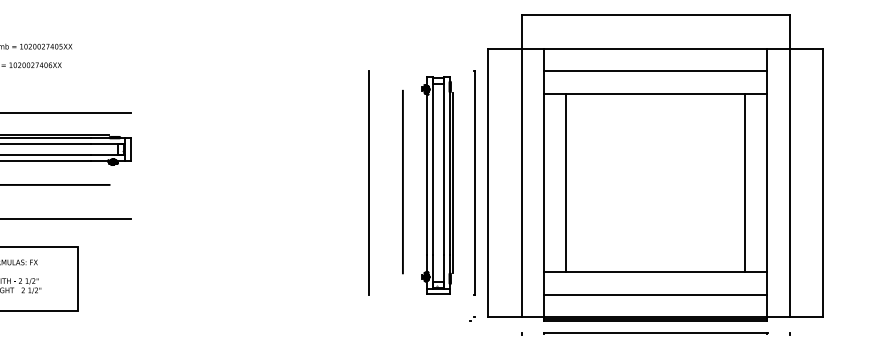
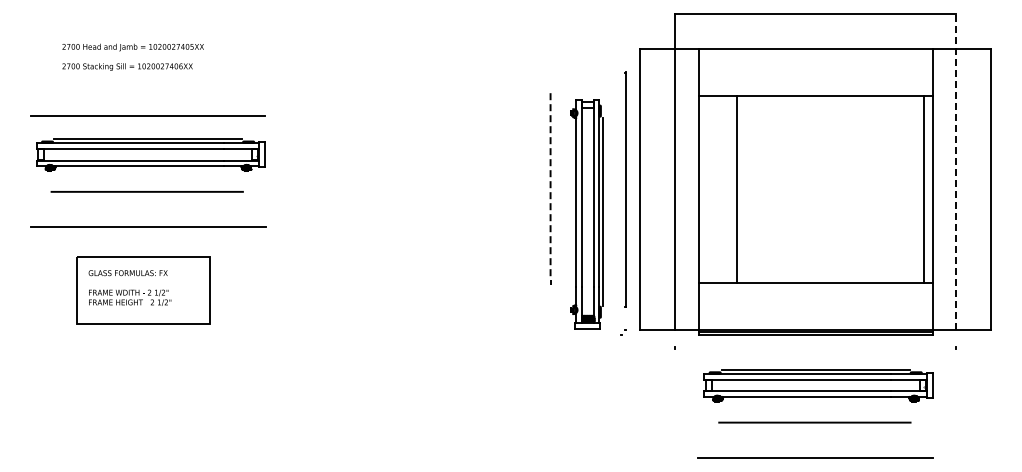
line: (655, 71) -> (815, 72), removed
line: (790, 165) -> (956, 171), solid -> dashed
line: (402, 181) -> (550, 188), solid -> dashed
line: (369, 182) -> (515, 189), removed
line: (566, 182) -> (737, 189), moved
line: (745, 182) -> (924, 189), moved
part: (437, 185) -> (586, 214), moved
line: (655, 294) -> (815, 306), removed
line: (655, 333) -> (815, 347), removed

